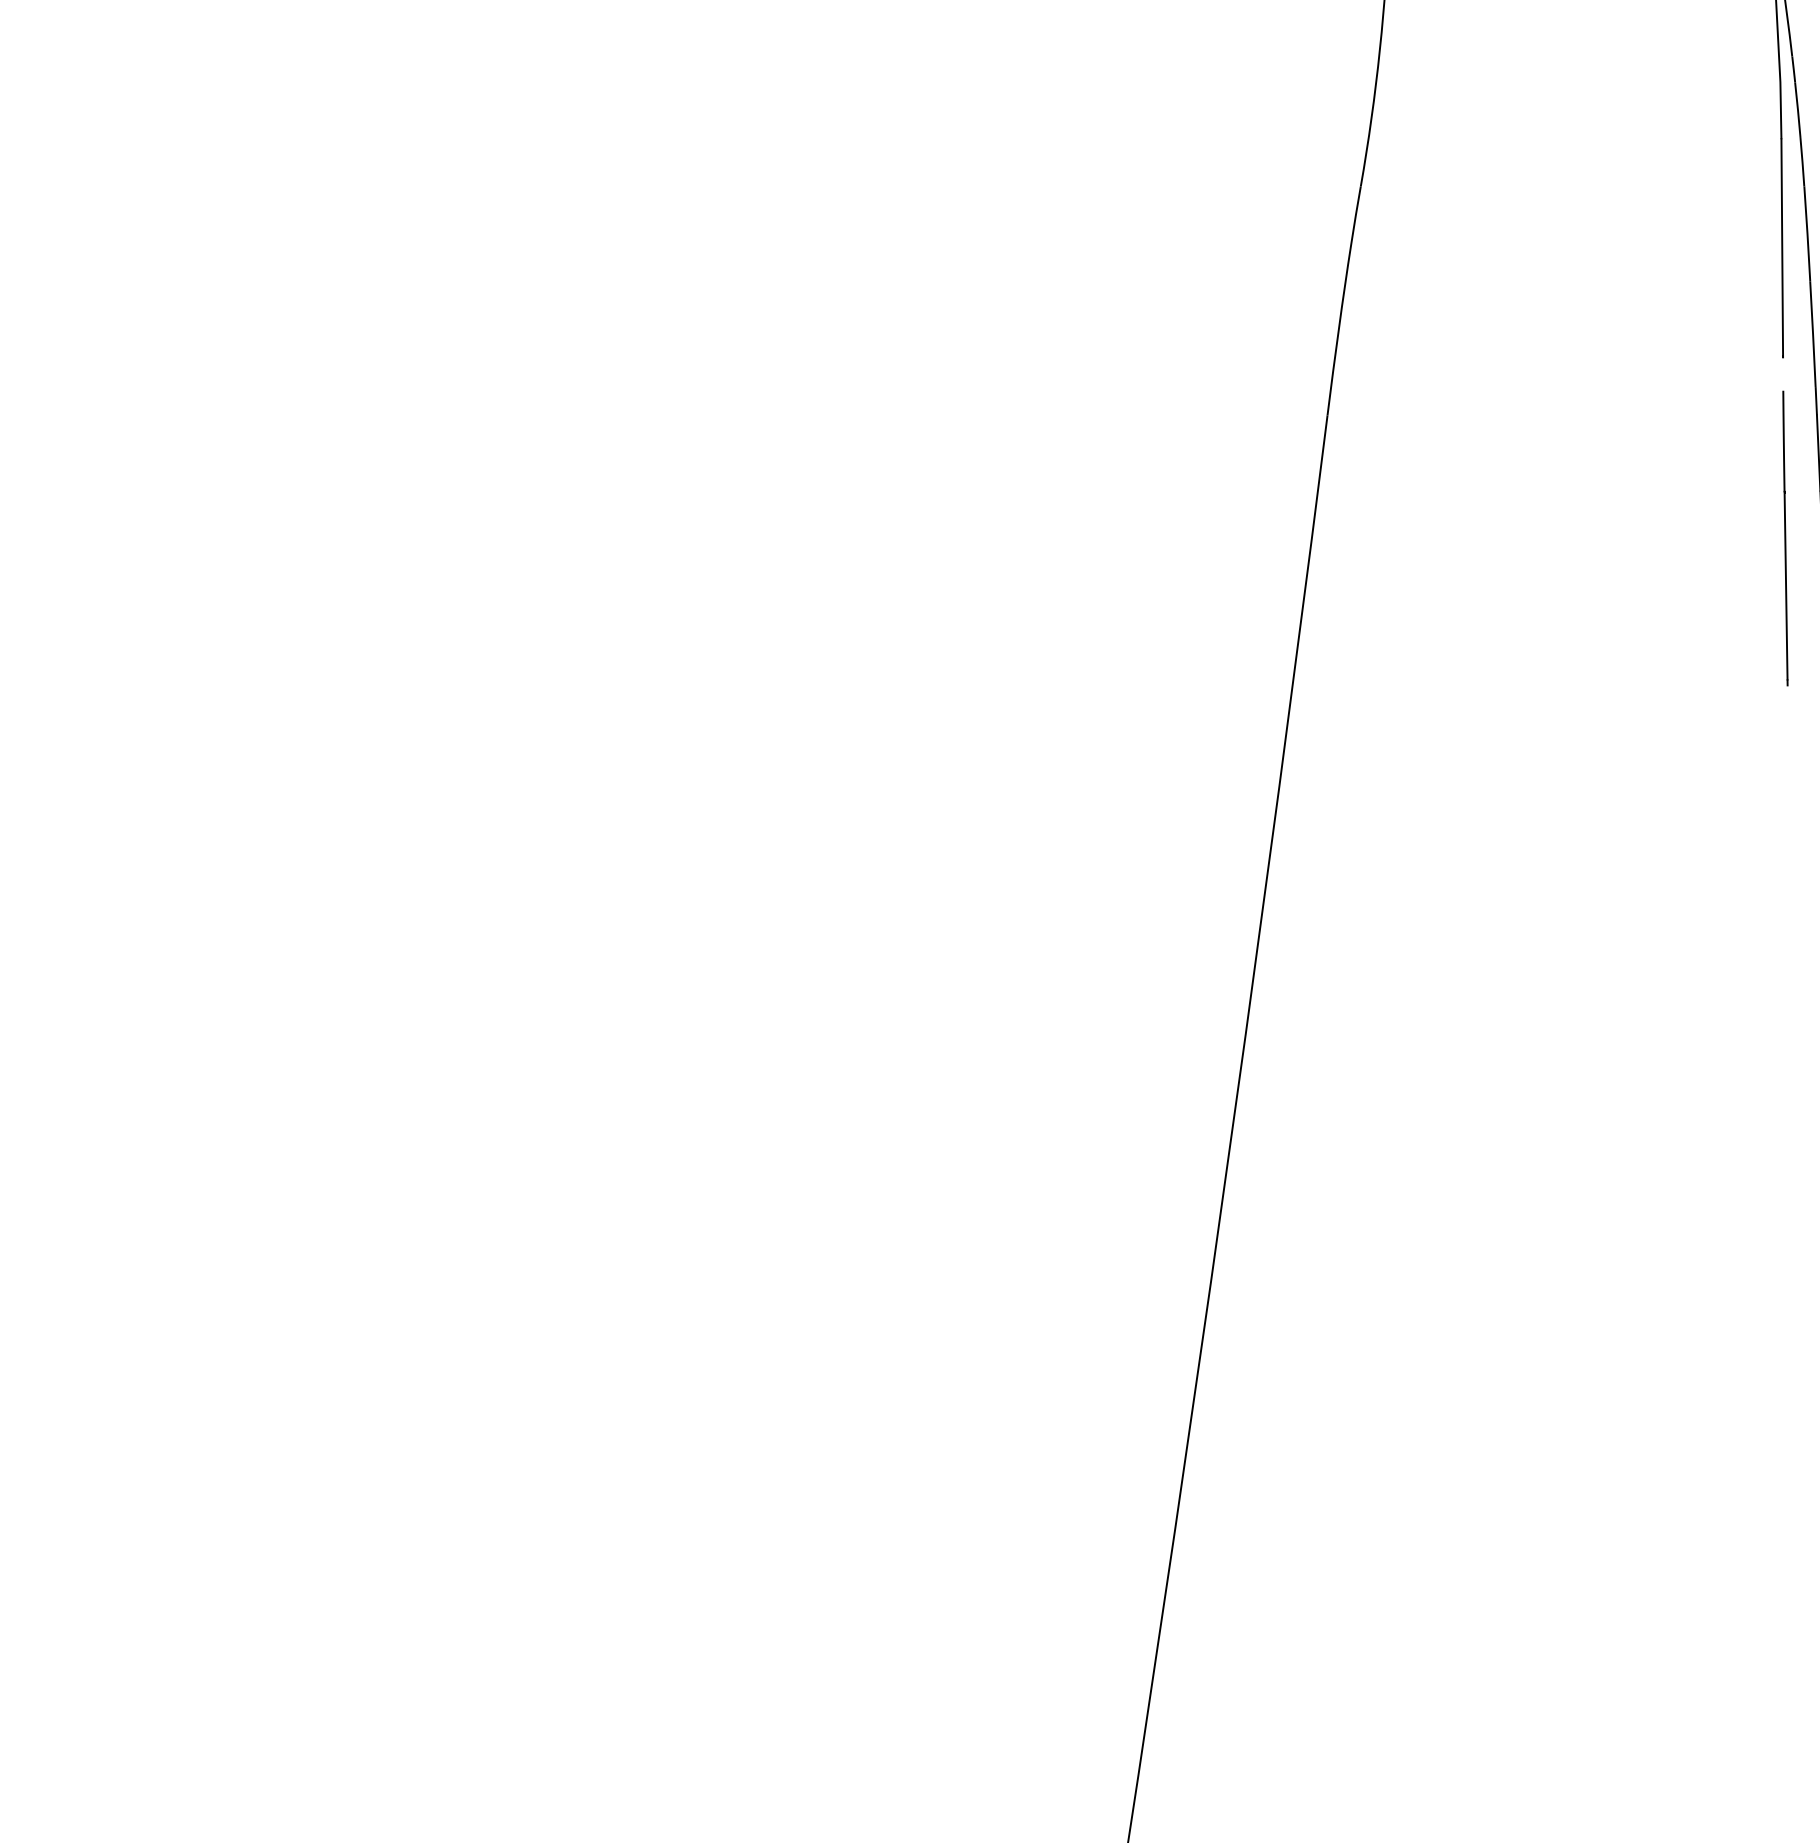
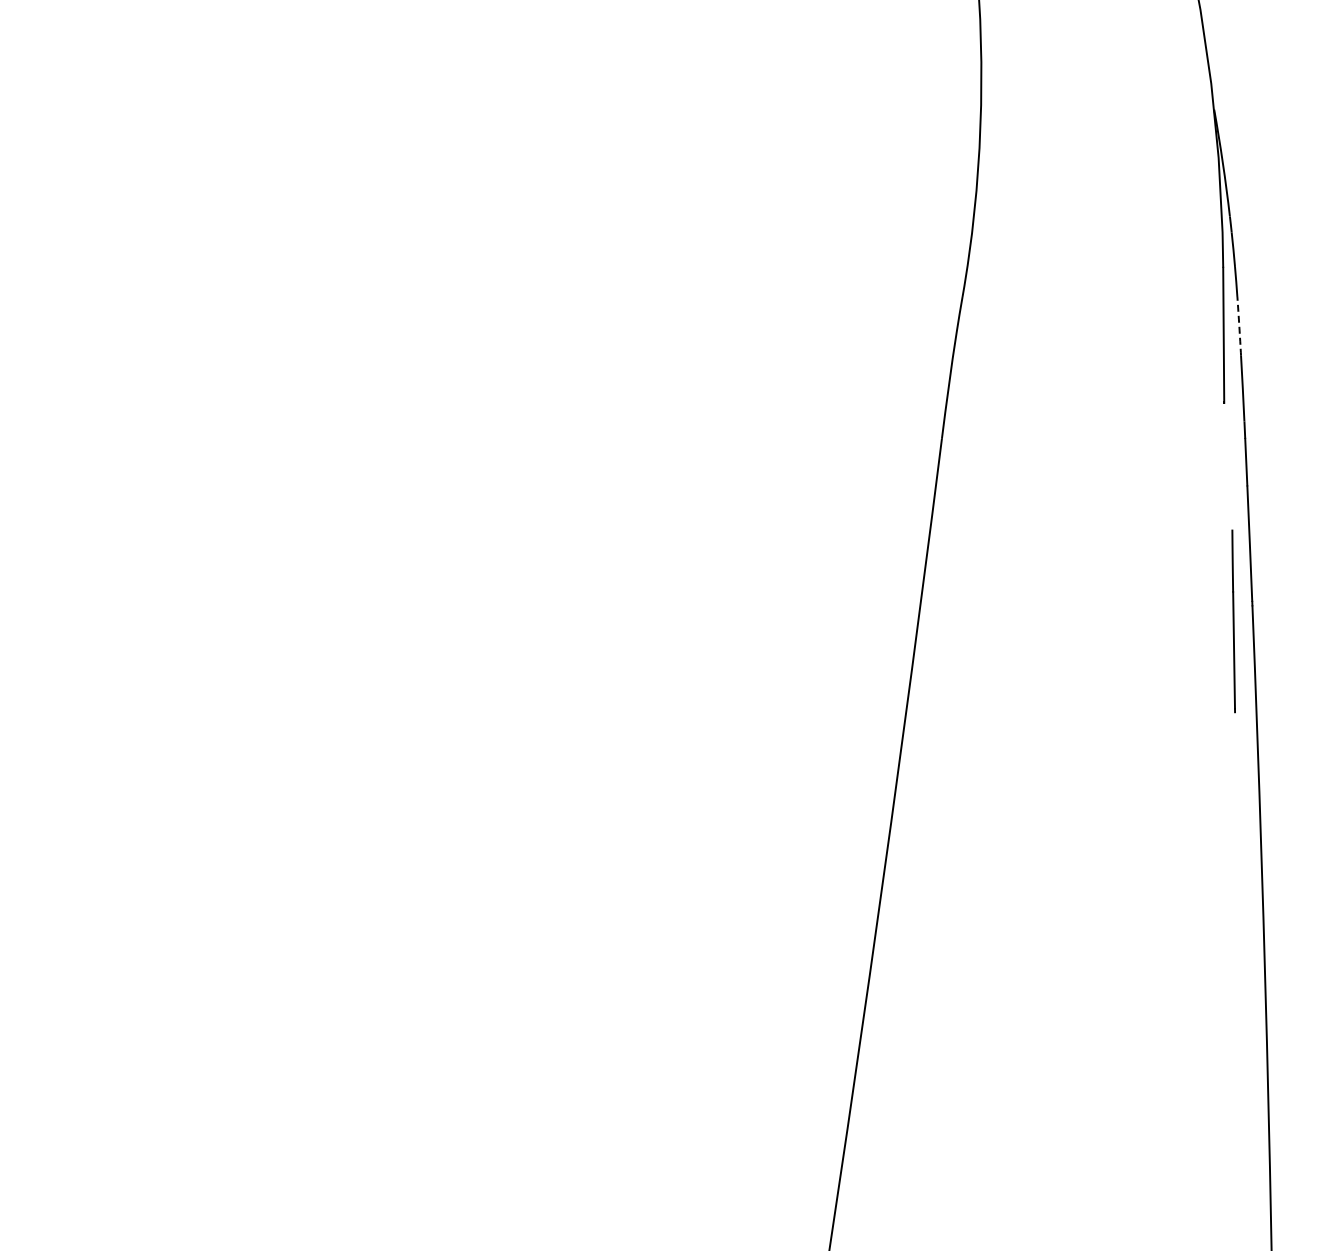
arc: (1807, 234) -> (1239, 326), solid -> dashed
line: (1785, 539) -> (1233, 621), moved

